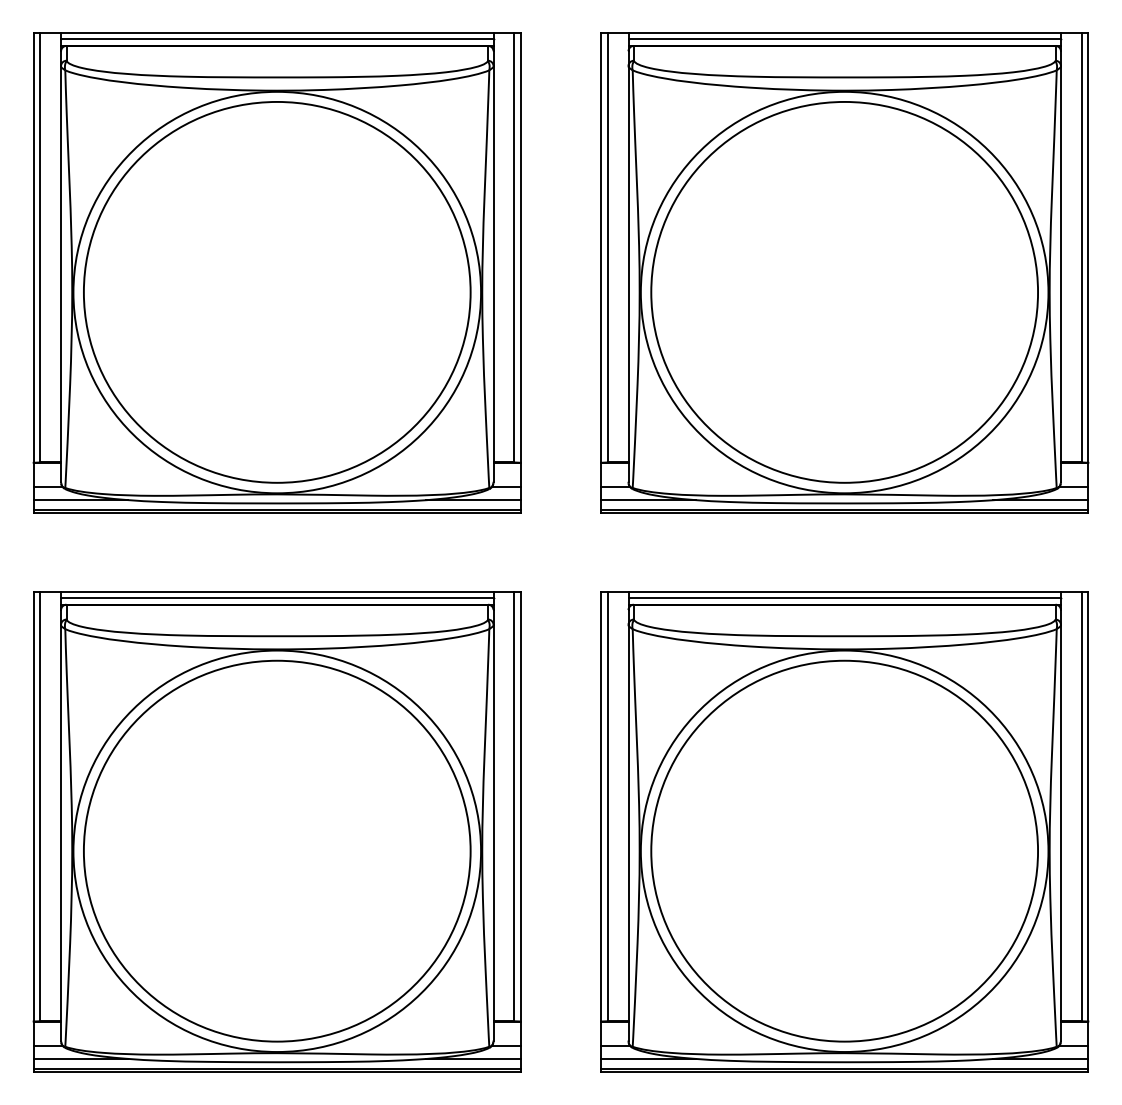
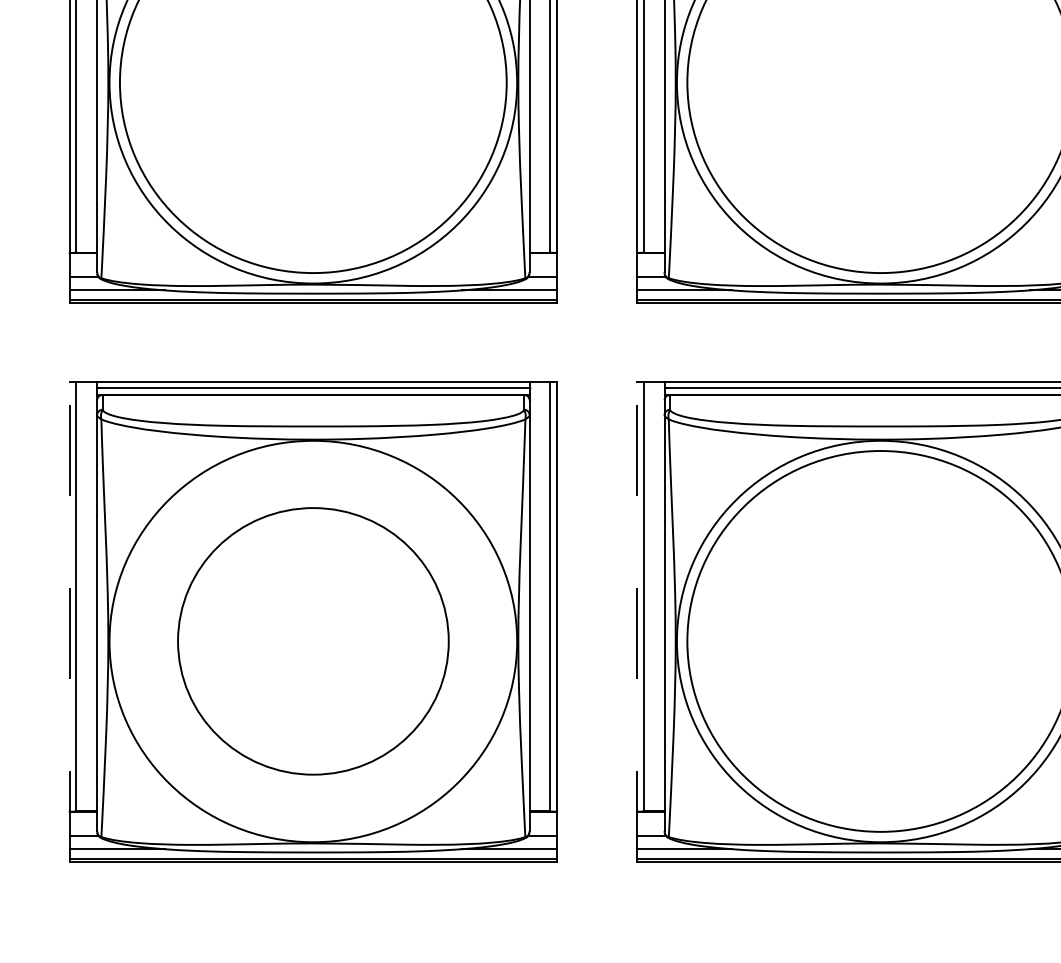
line: (33, 831) -> (69, 621), solid -> dashed
line: (601, 831) -> (637, 621), solid -> dashed
part: (277, 850) -> (313, 640), size x0.7

